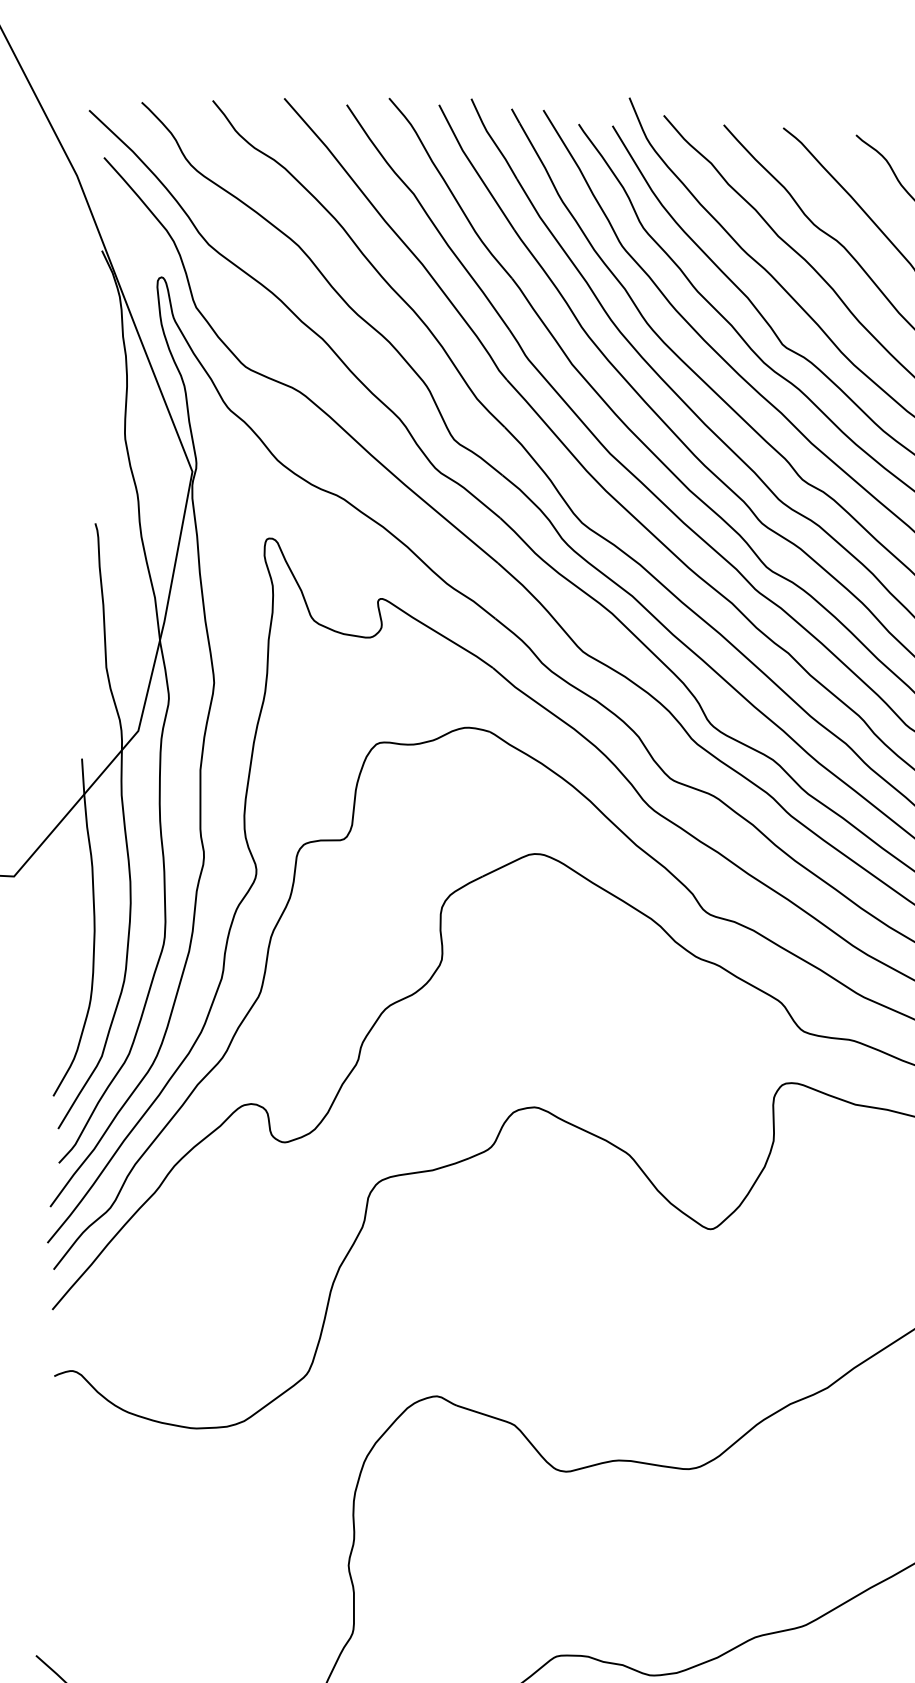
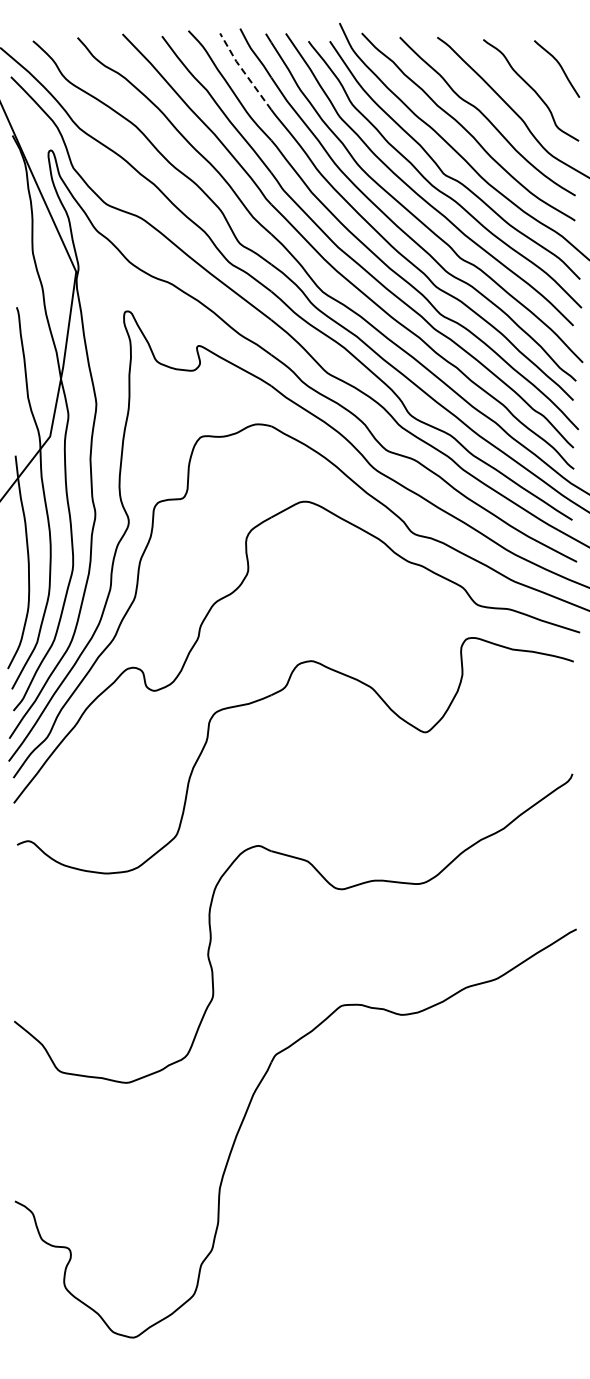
line: (473, 167) -> (243, 71), solid -> dashed

